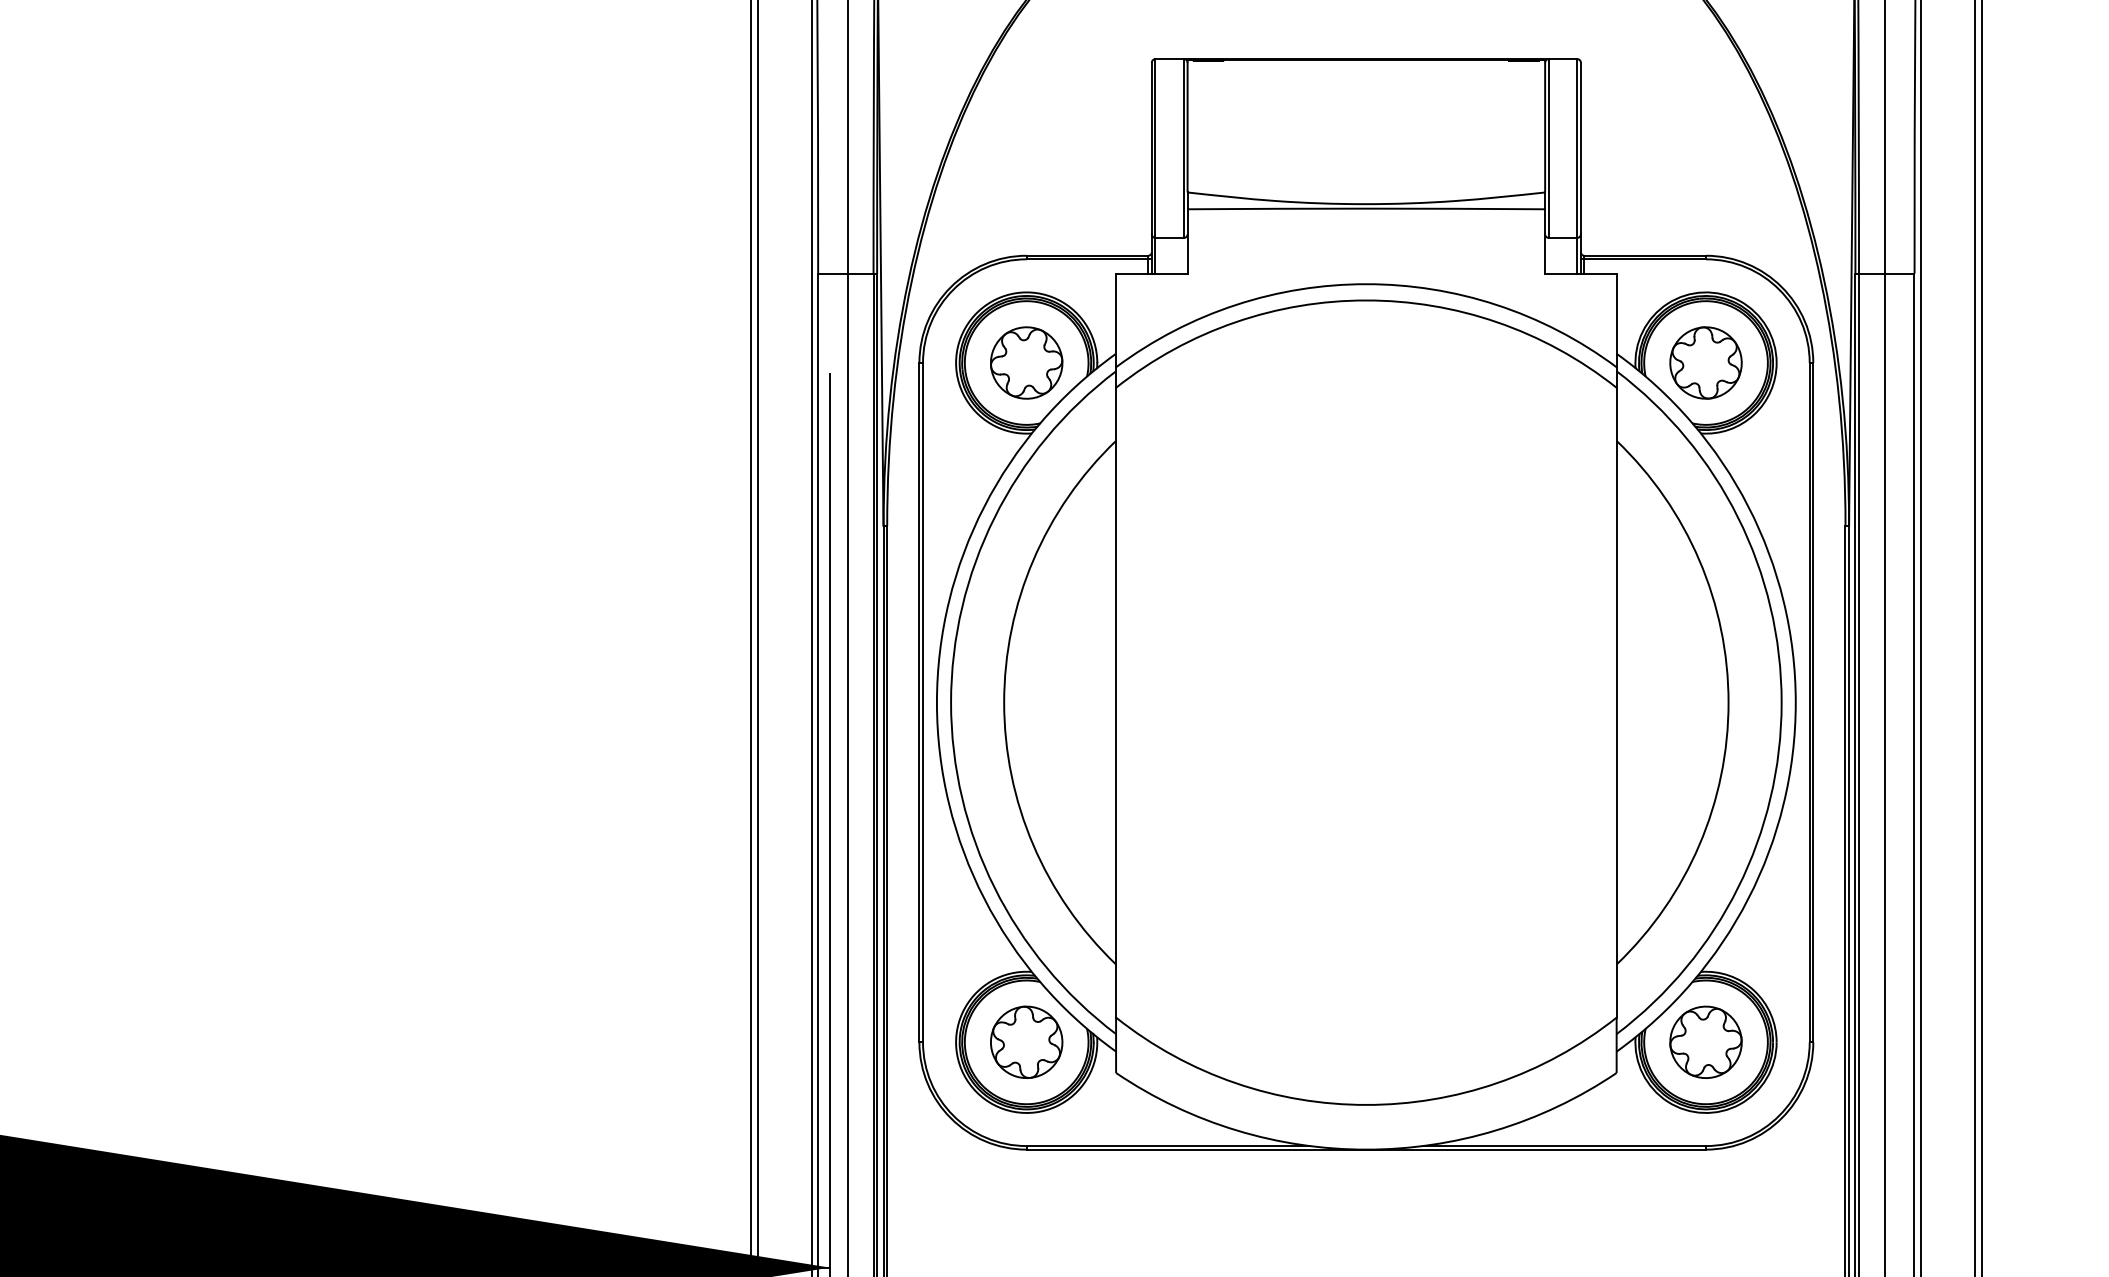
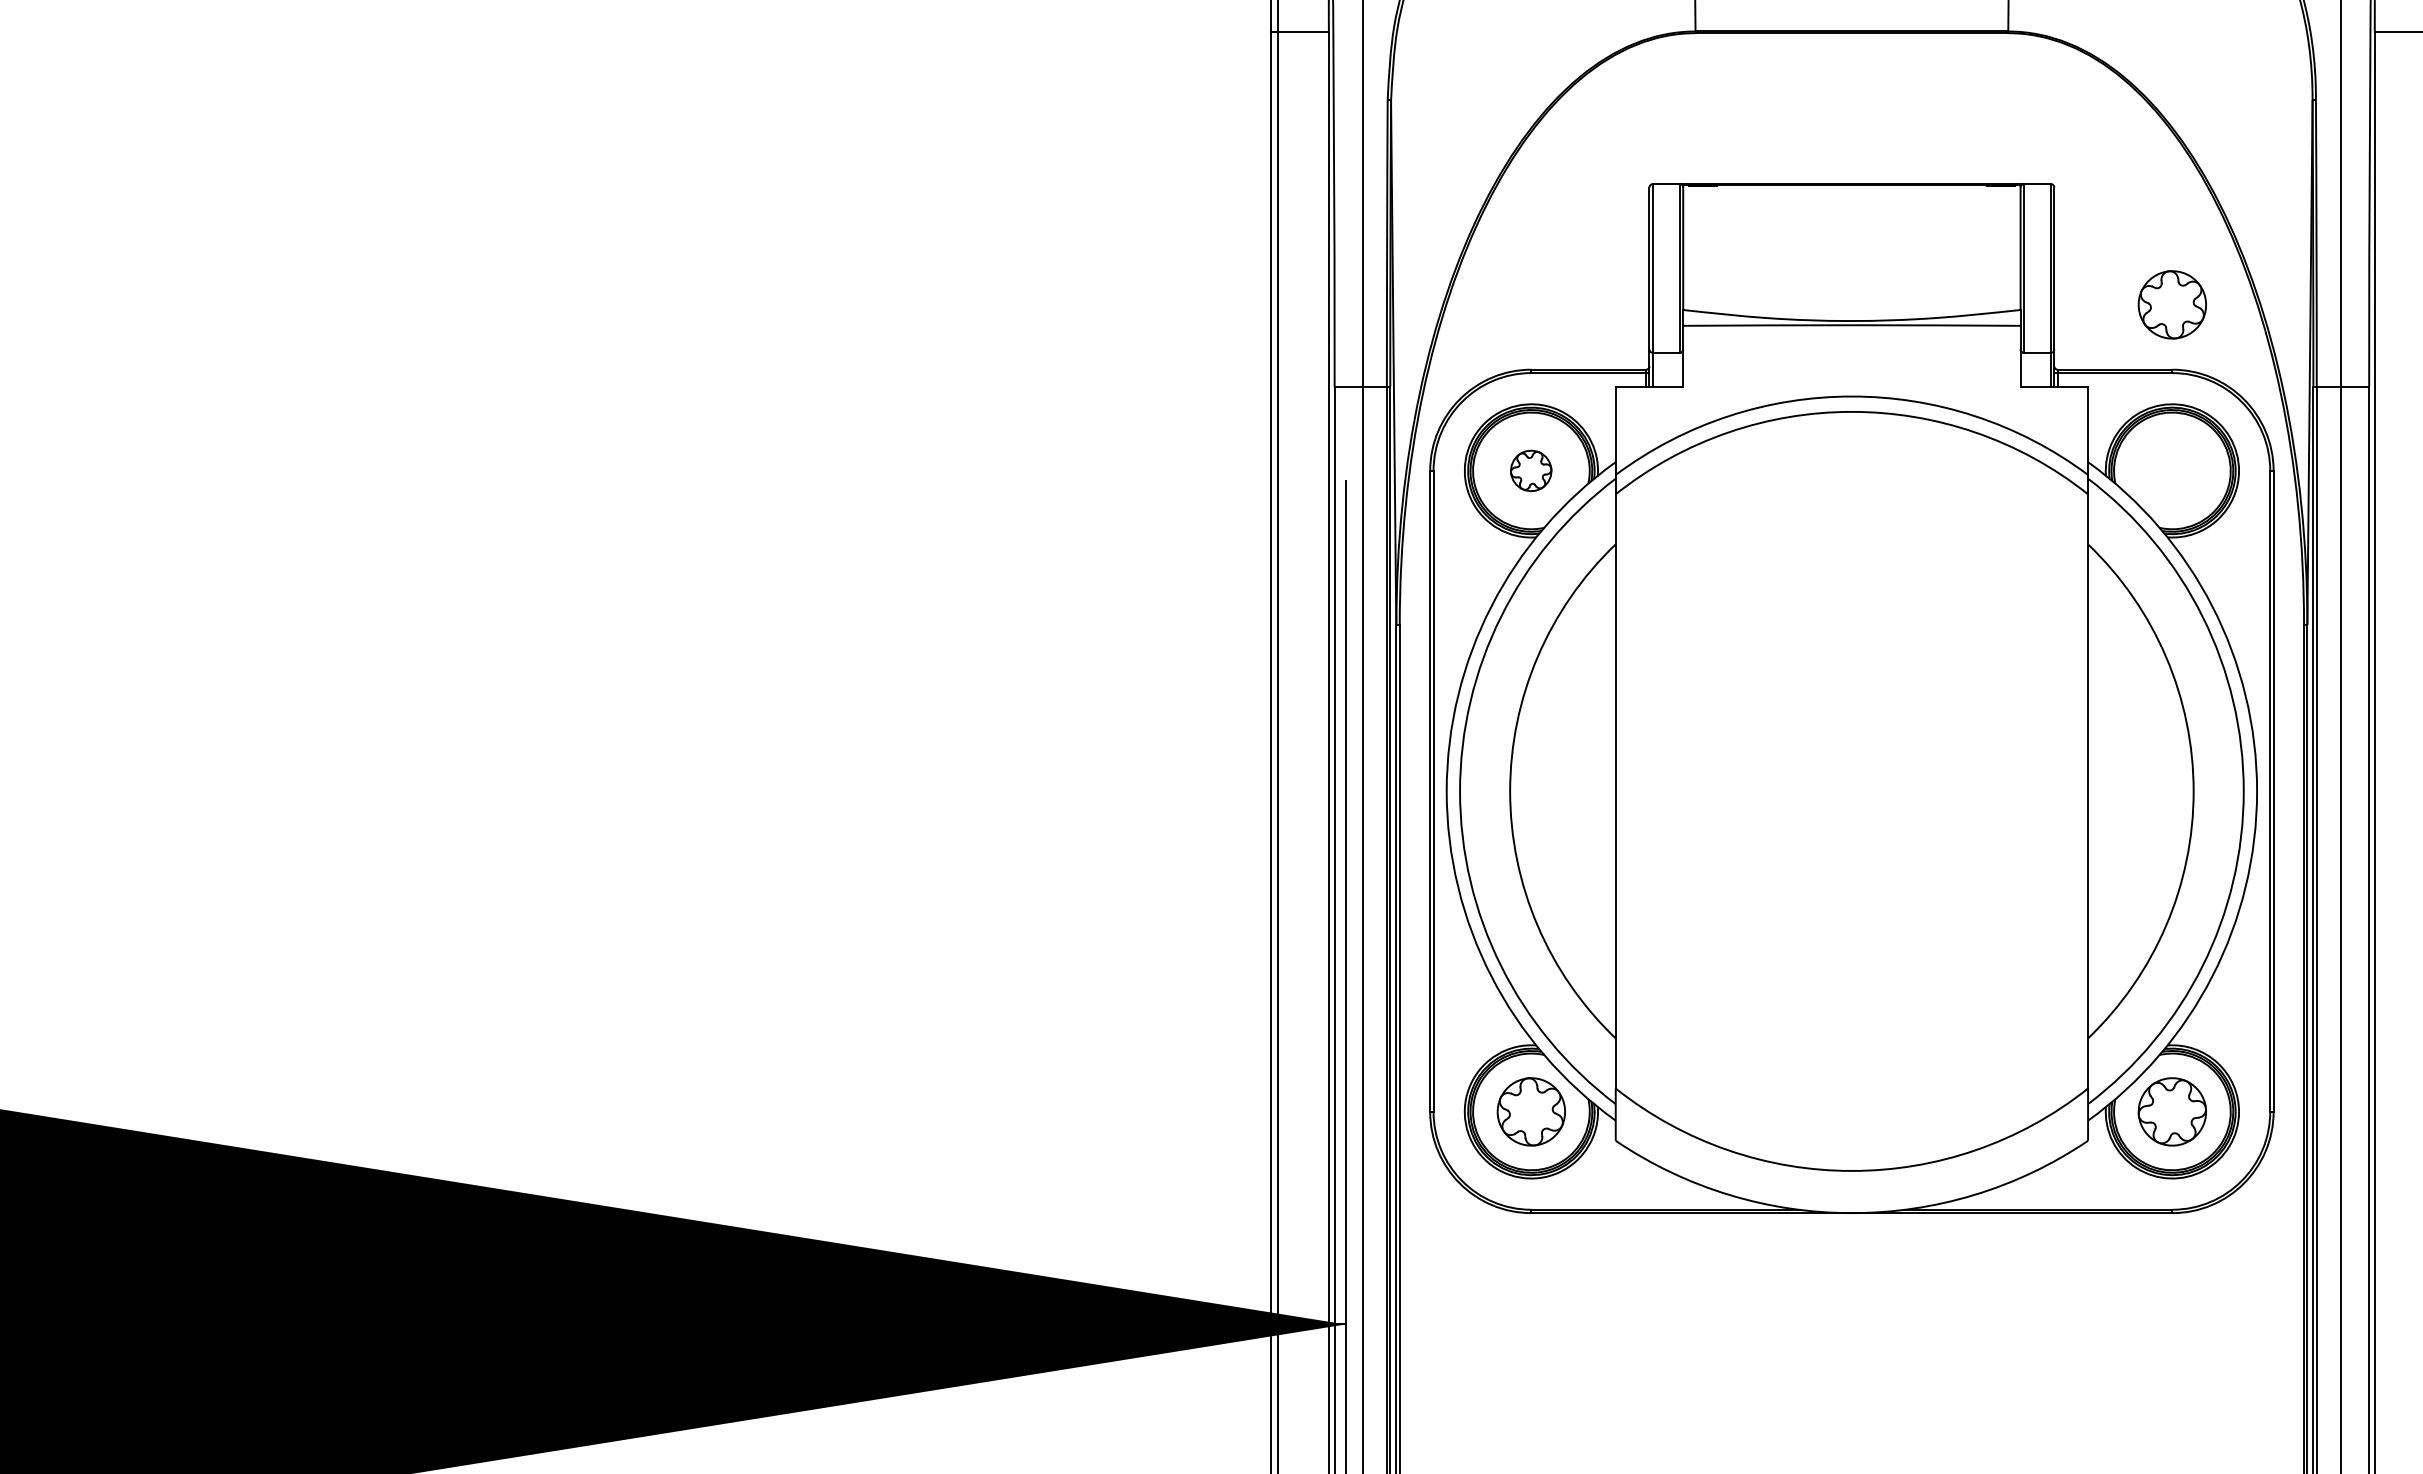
part: (1025, 362) -> (1530, 470), size x0.6
part: (1705, 362) -> (2171, 304), moved

